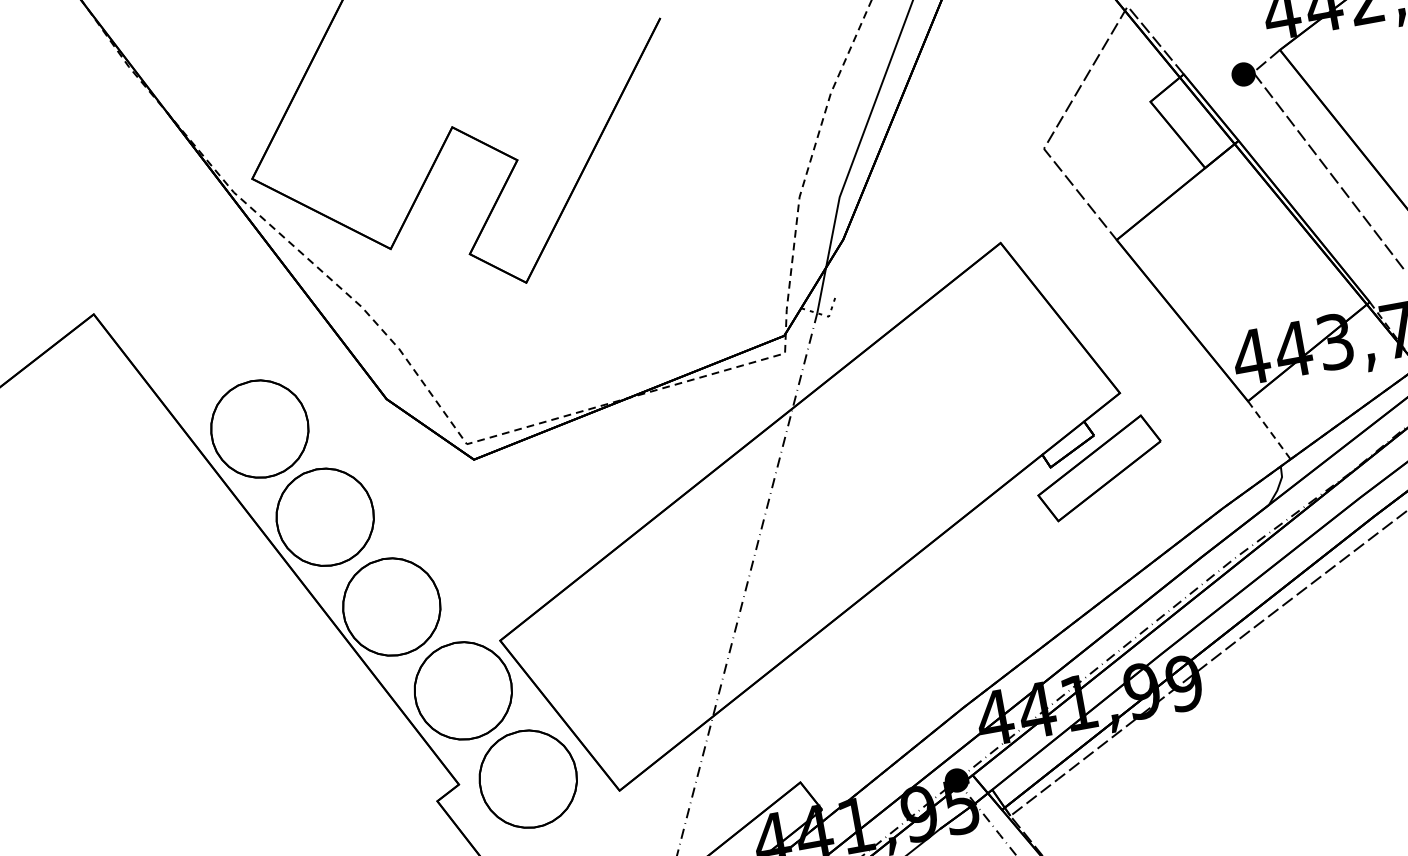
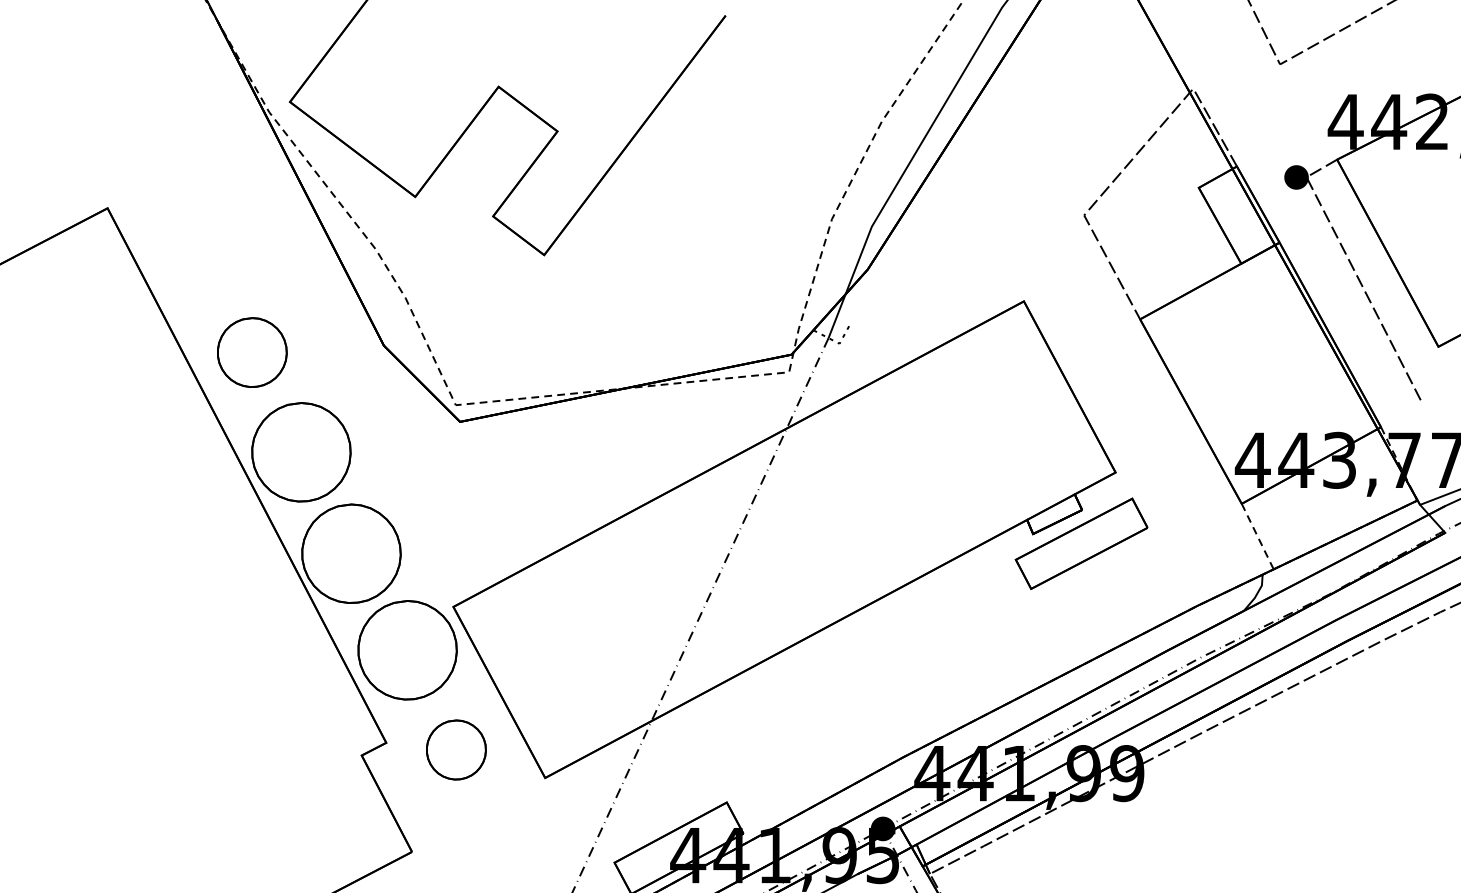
part: (260, 428) -> (252, 352), size x0.7
part: (528, 778) -> (456, 749), size x0.6

